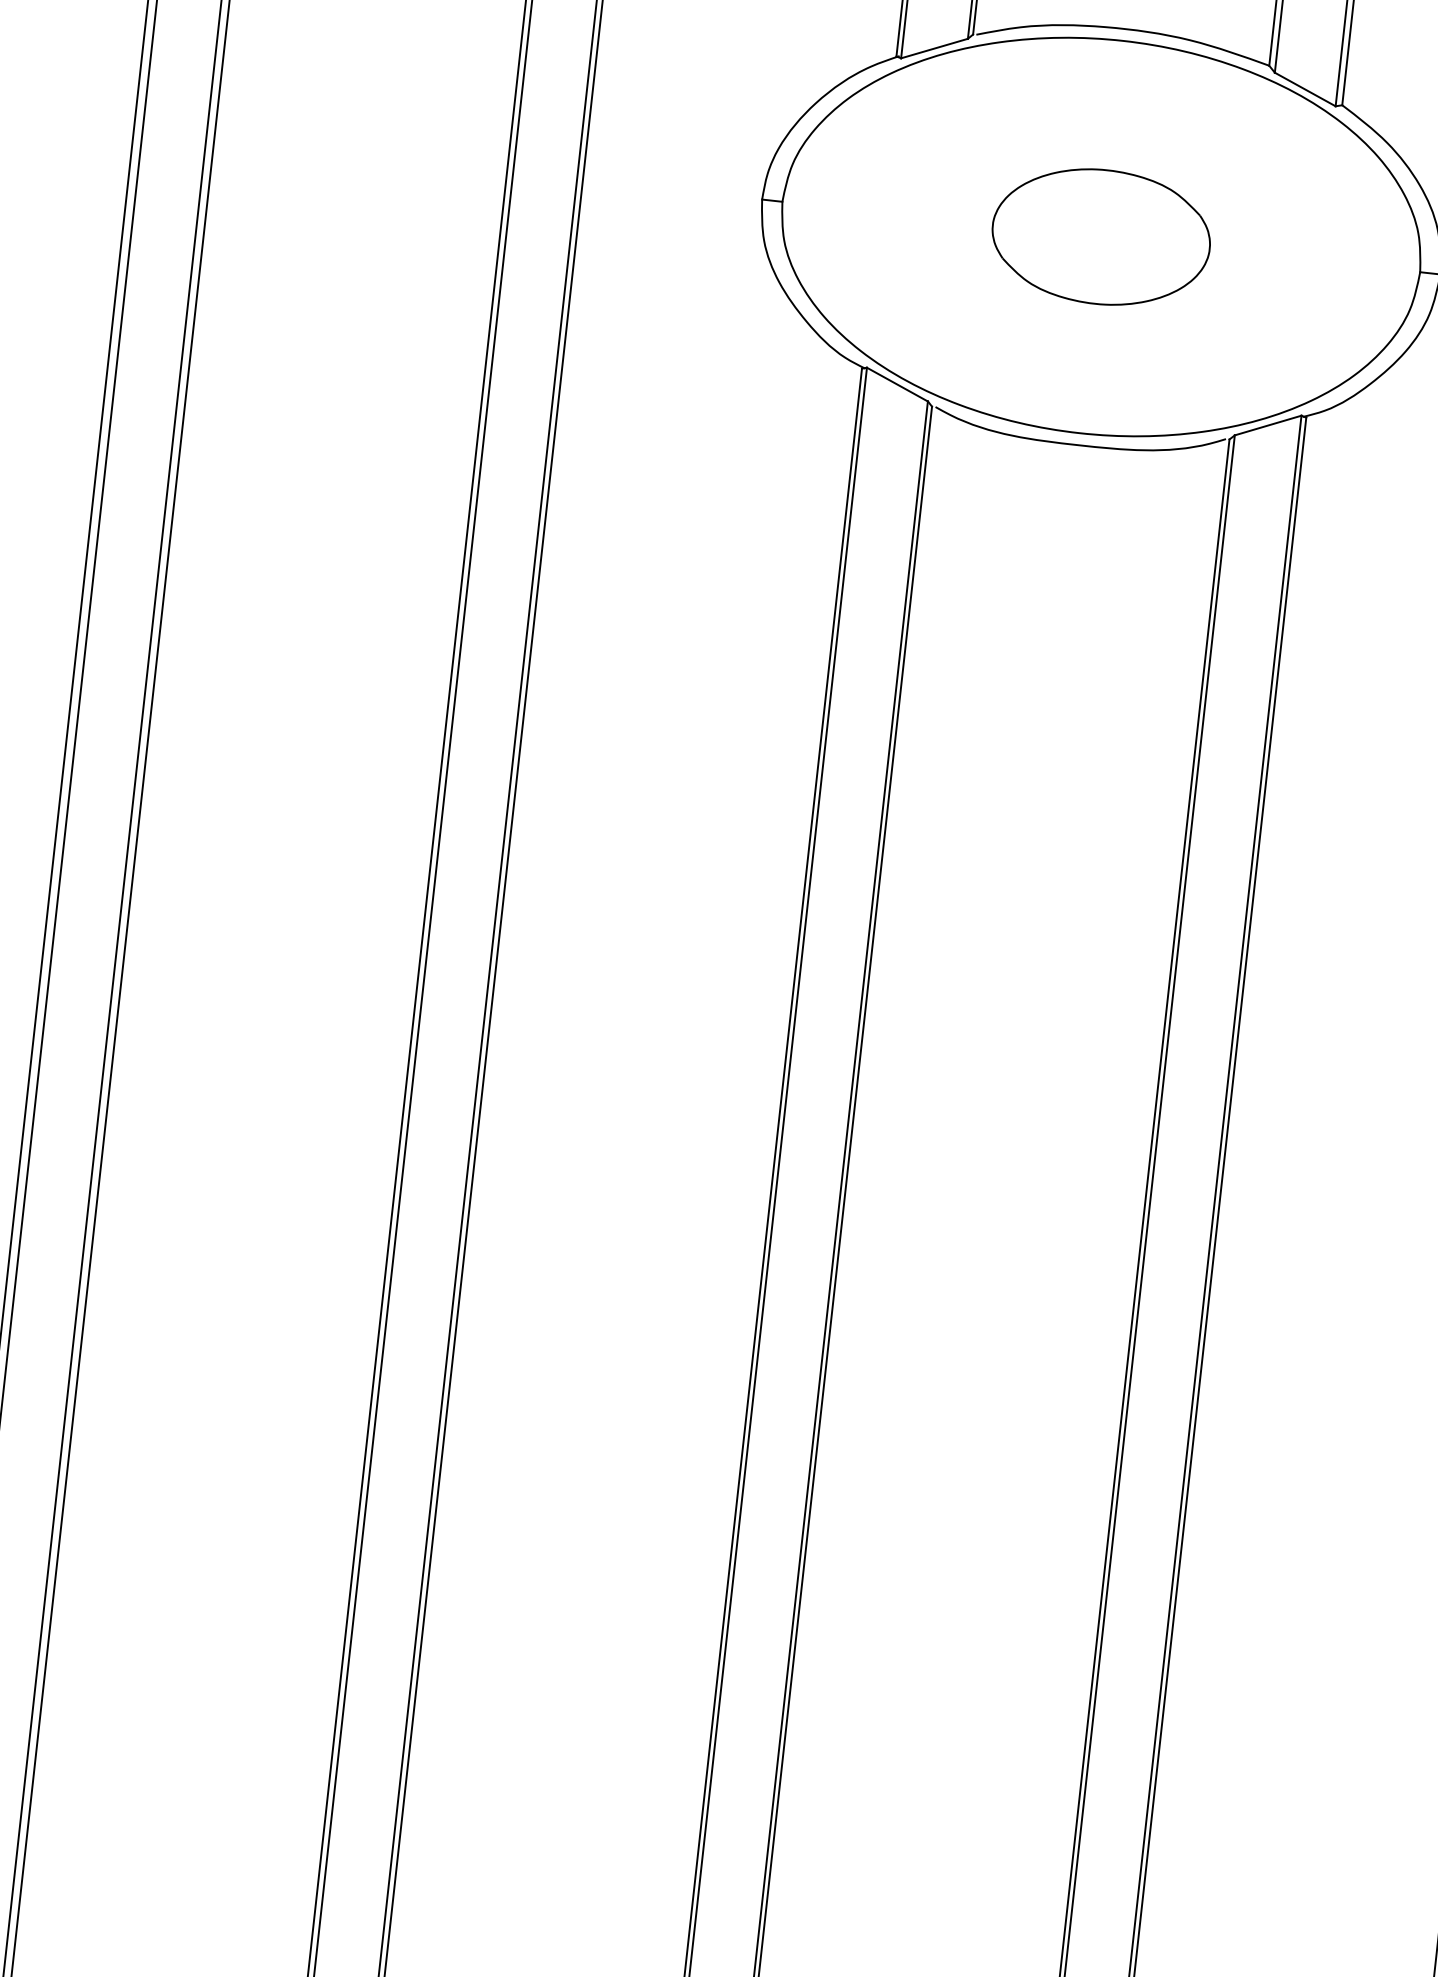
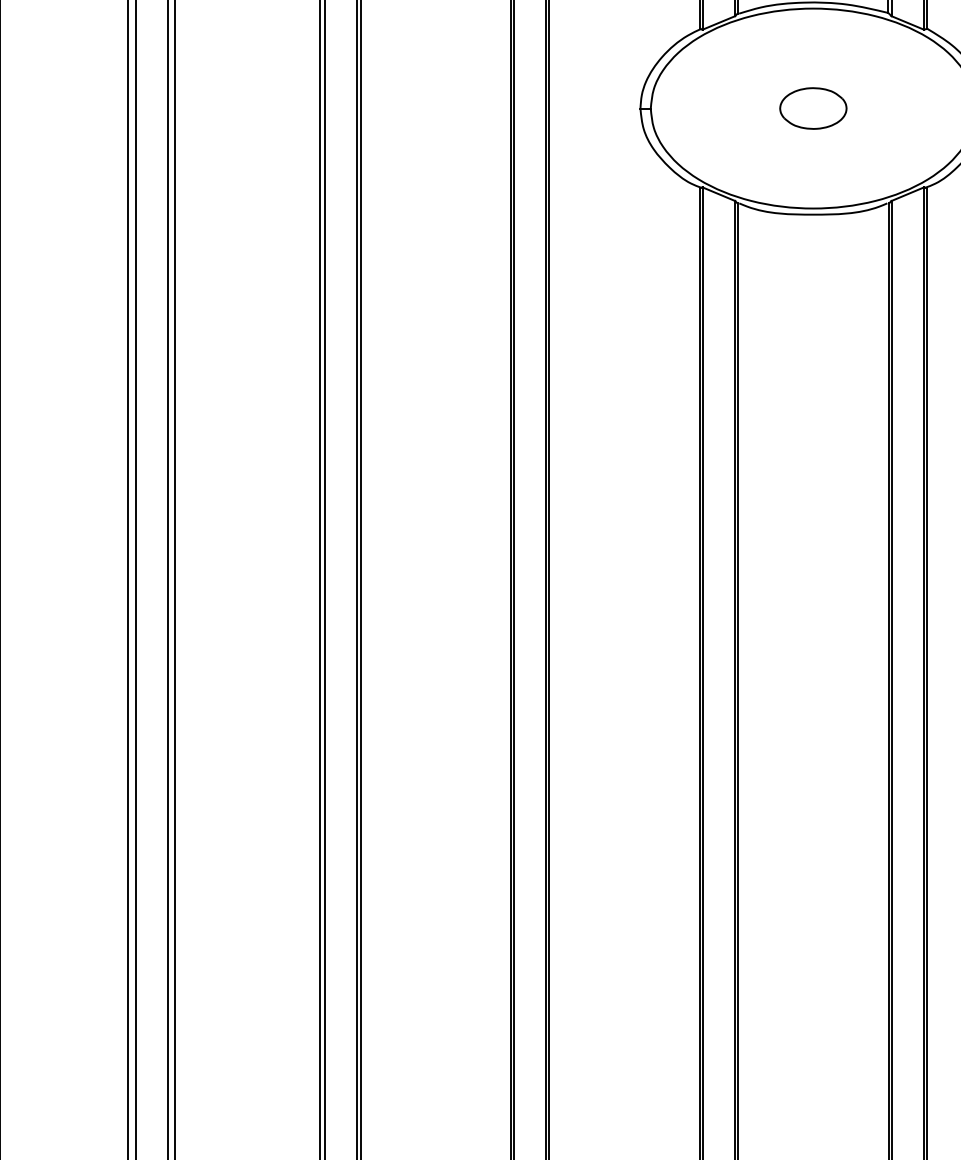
part: (1101, 236) -> (813, 108), size x0.6

